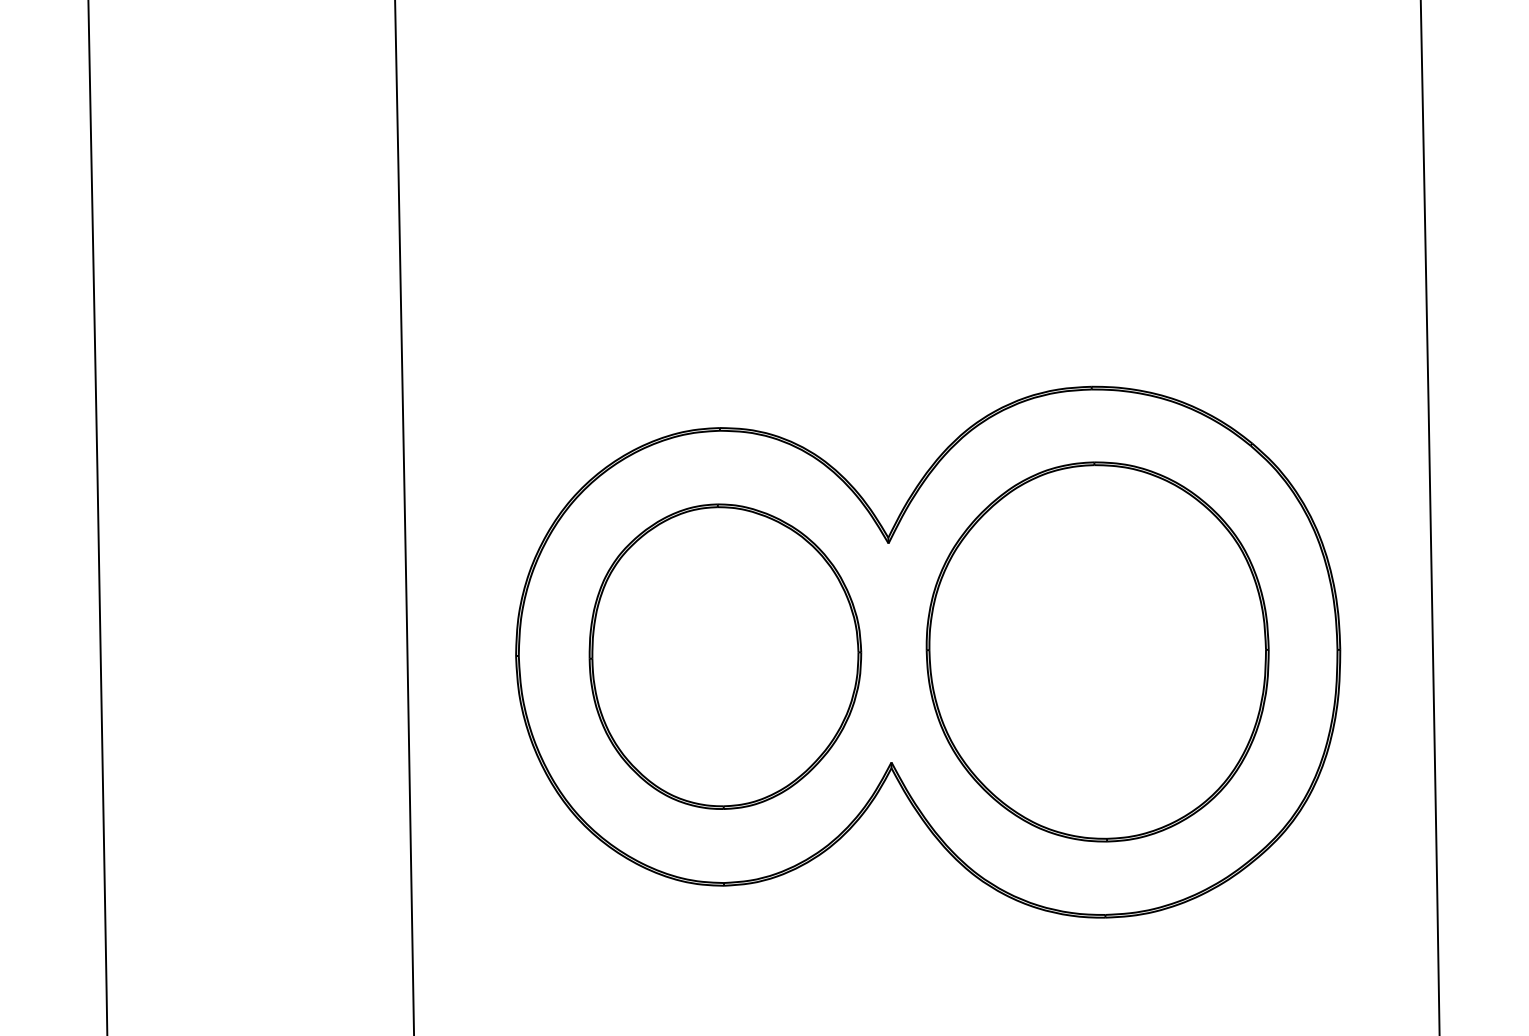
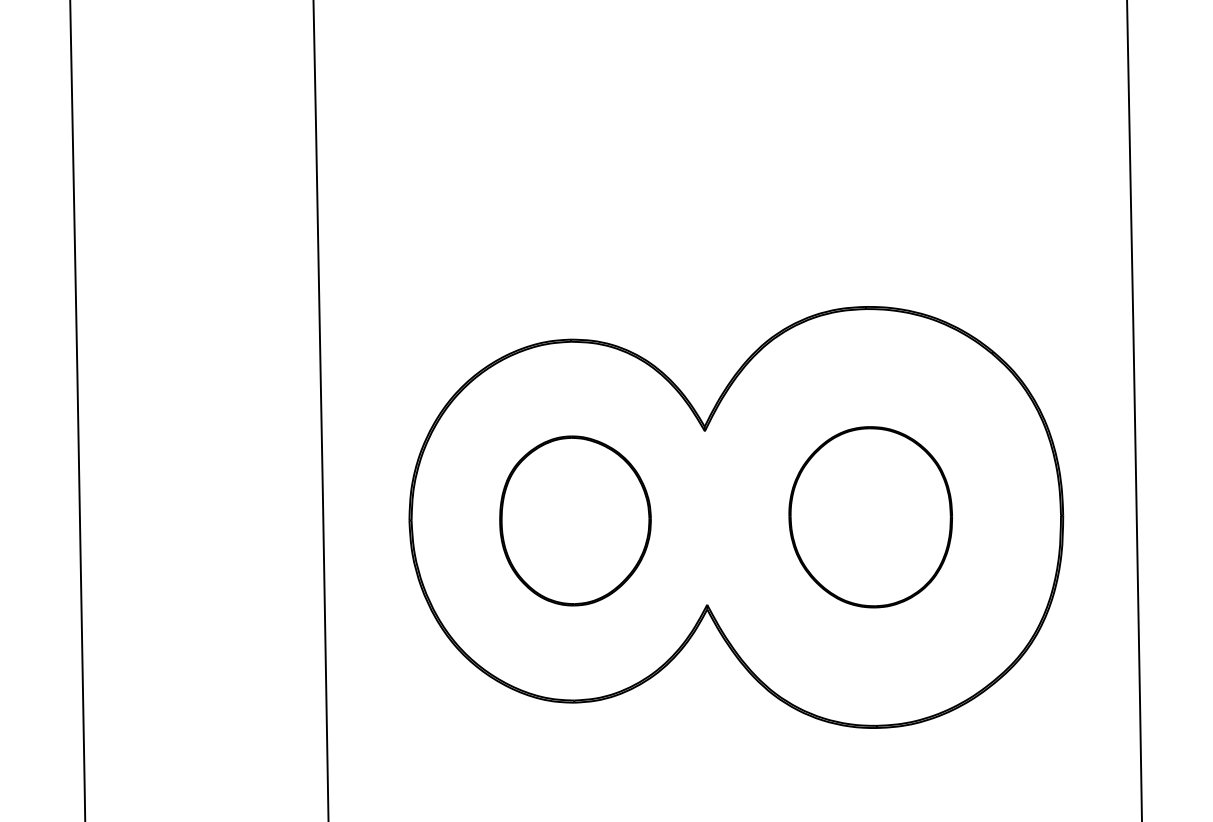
part: (1097, 651) -> (870, 516), size x0.6
part: (725, 656) -> (575, 520), size x0.7

